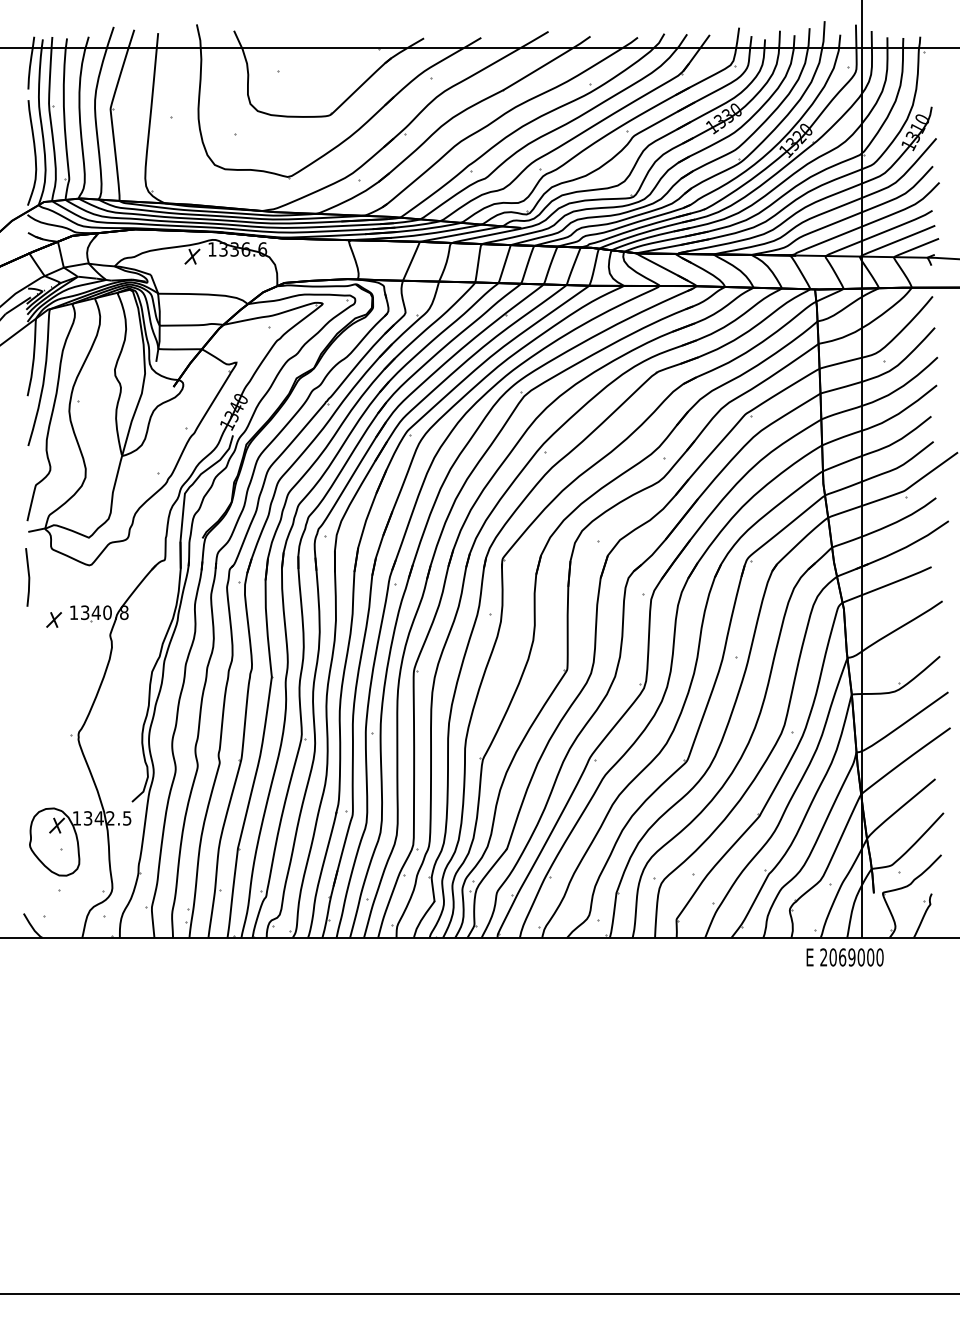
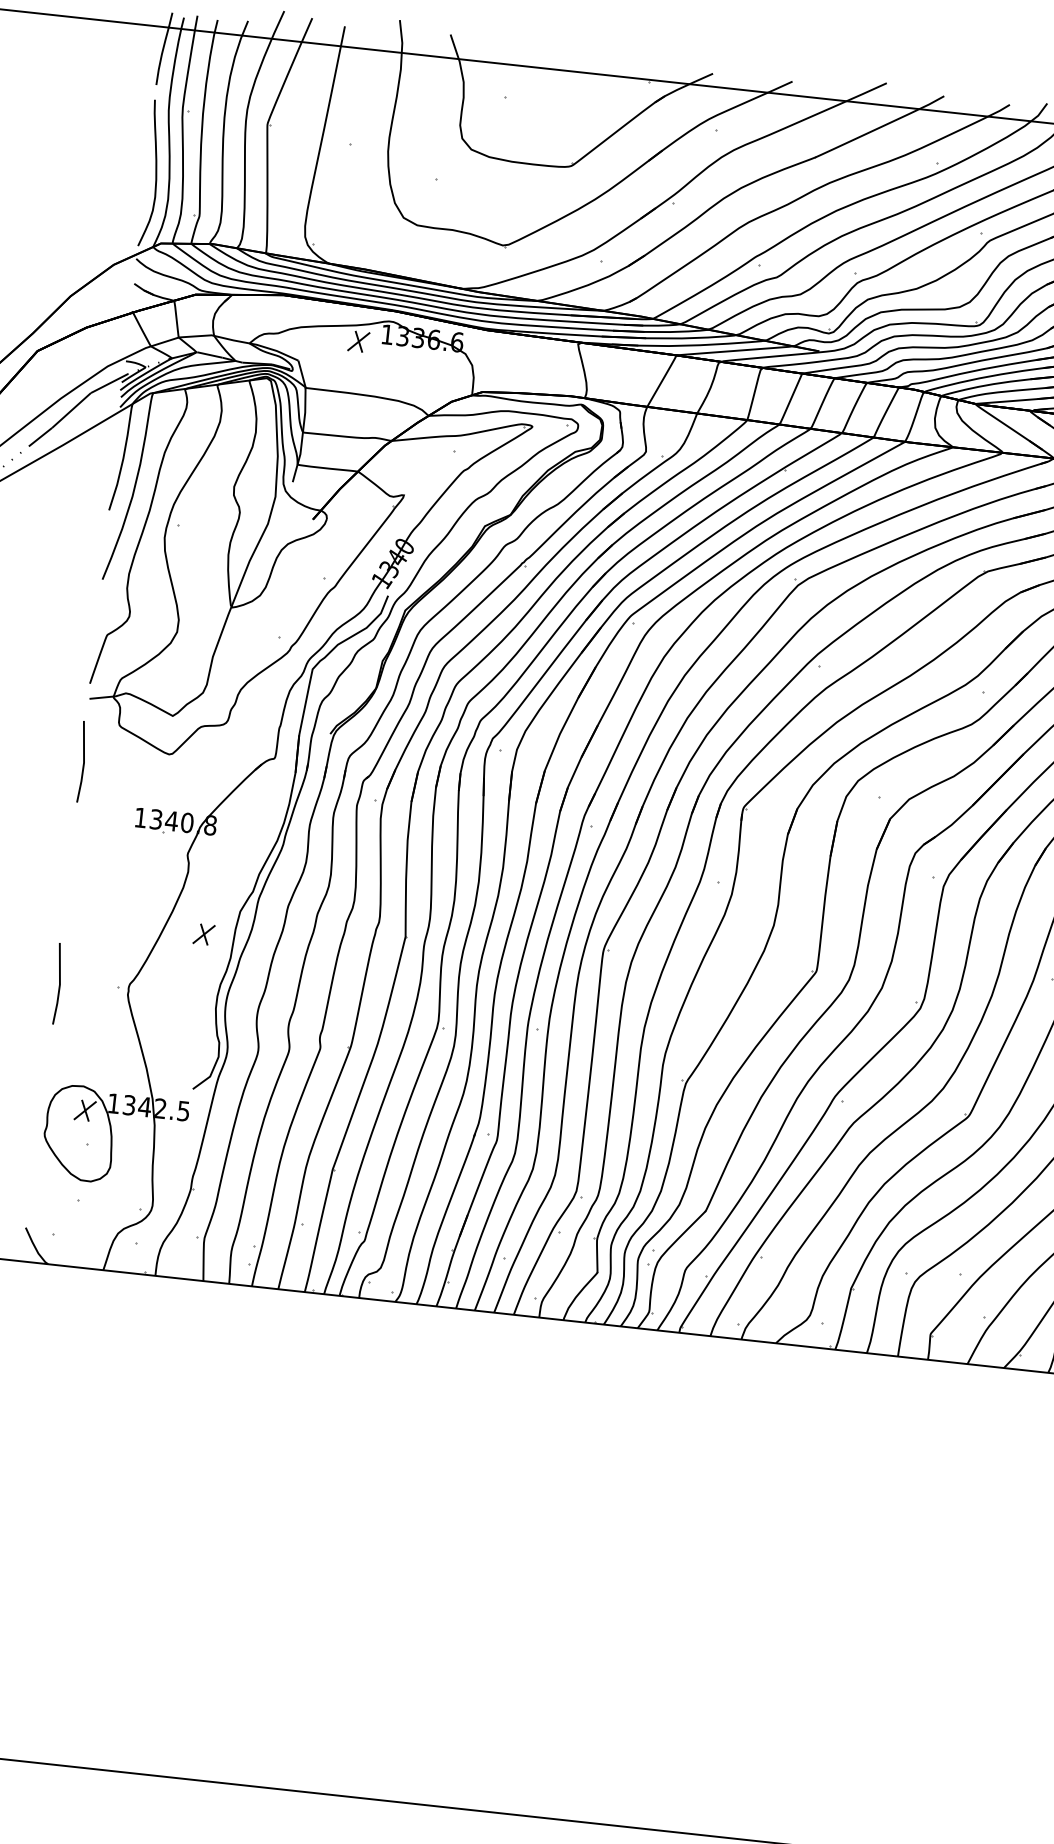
part: (53, 619) -> (203, 933), moved
line: (28, 737) -> (58, 984), added

